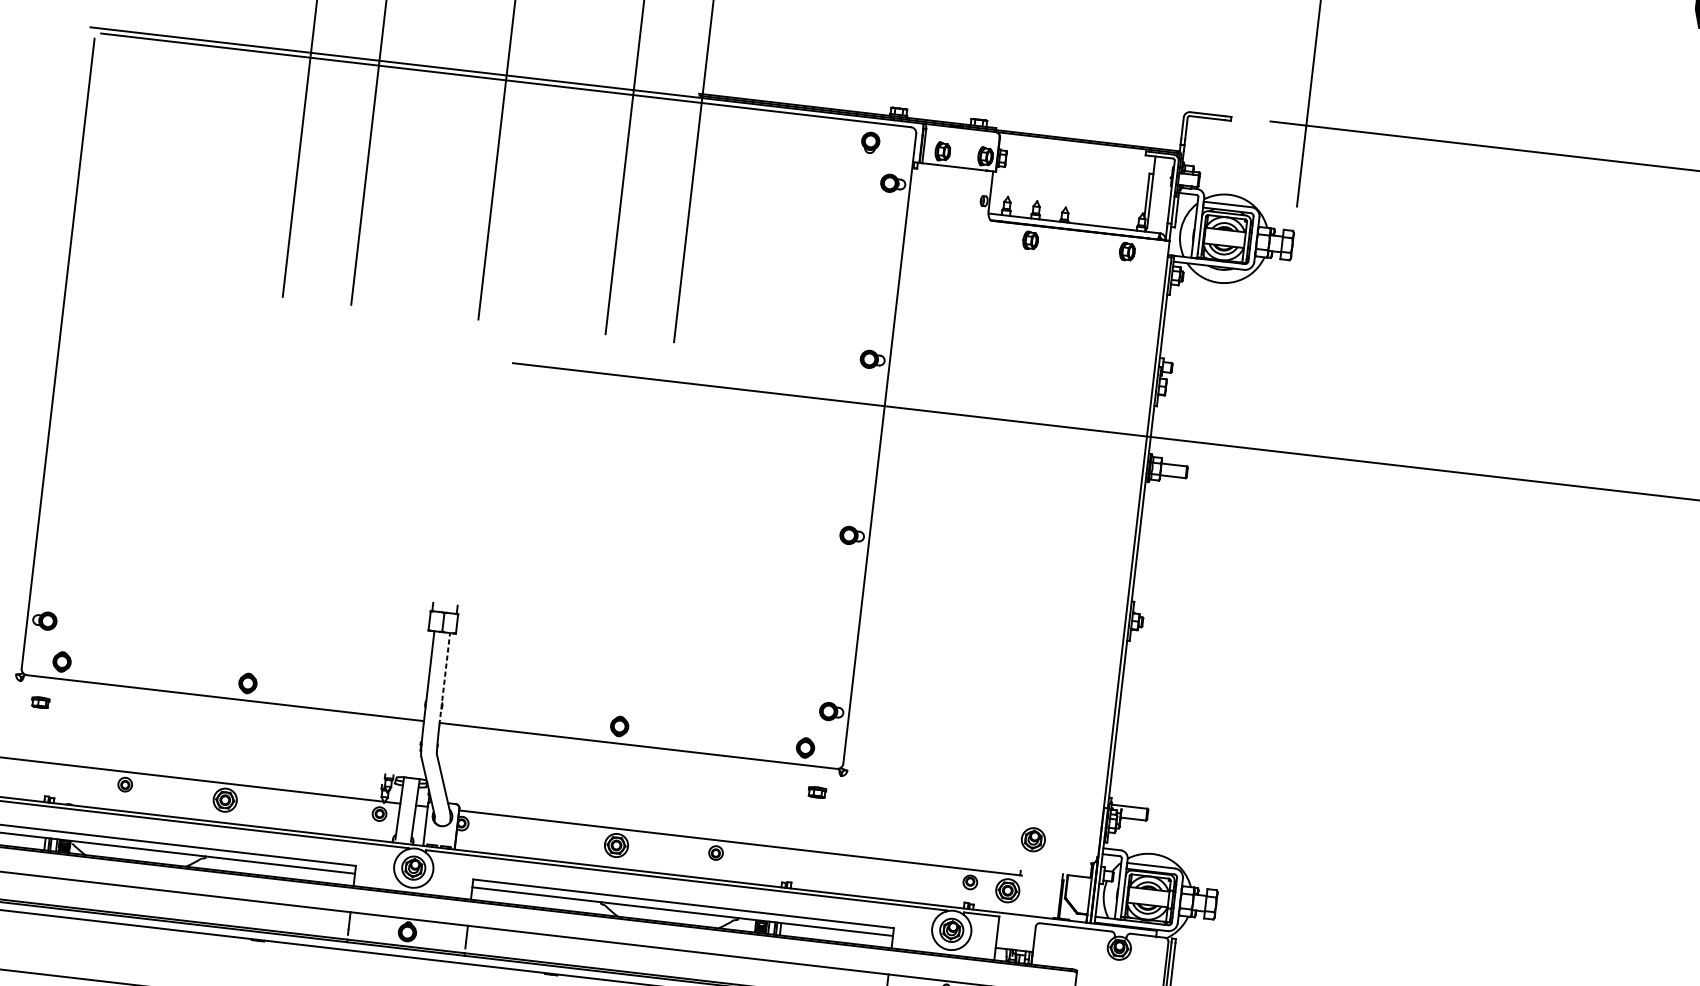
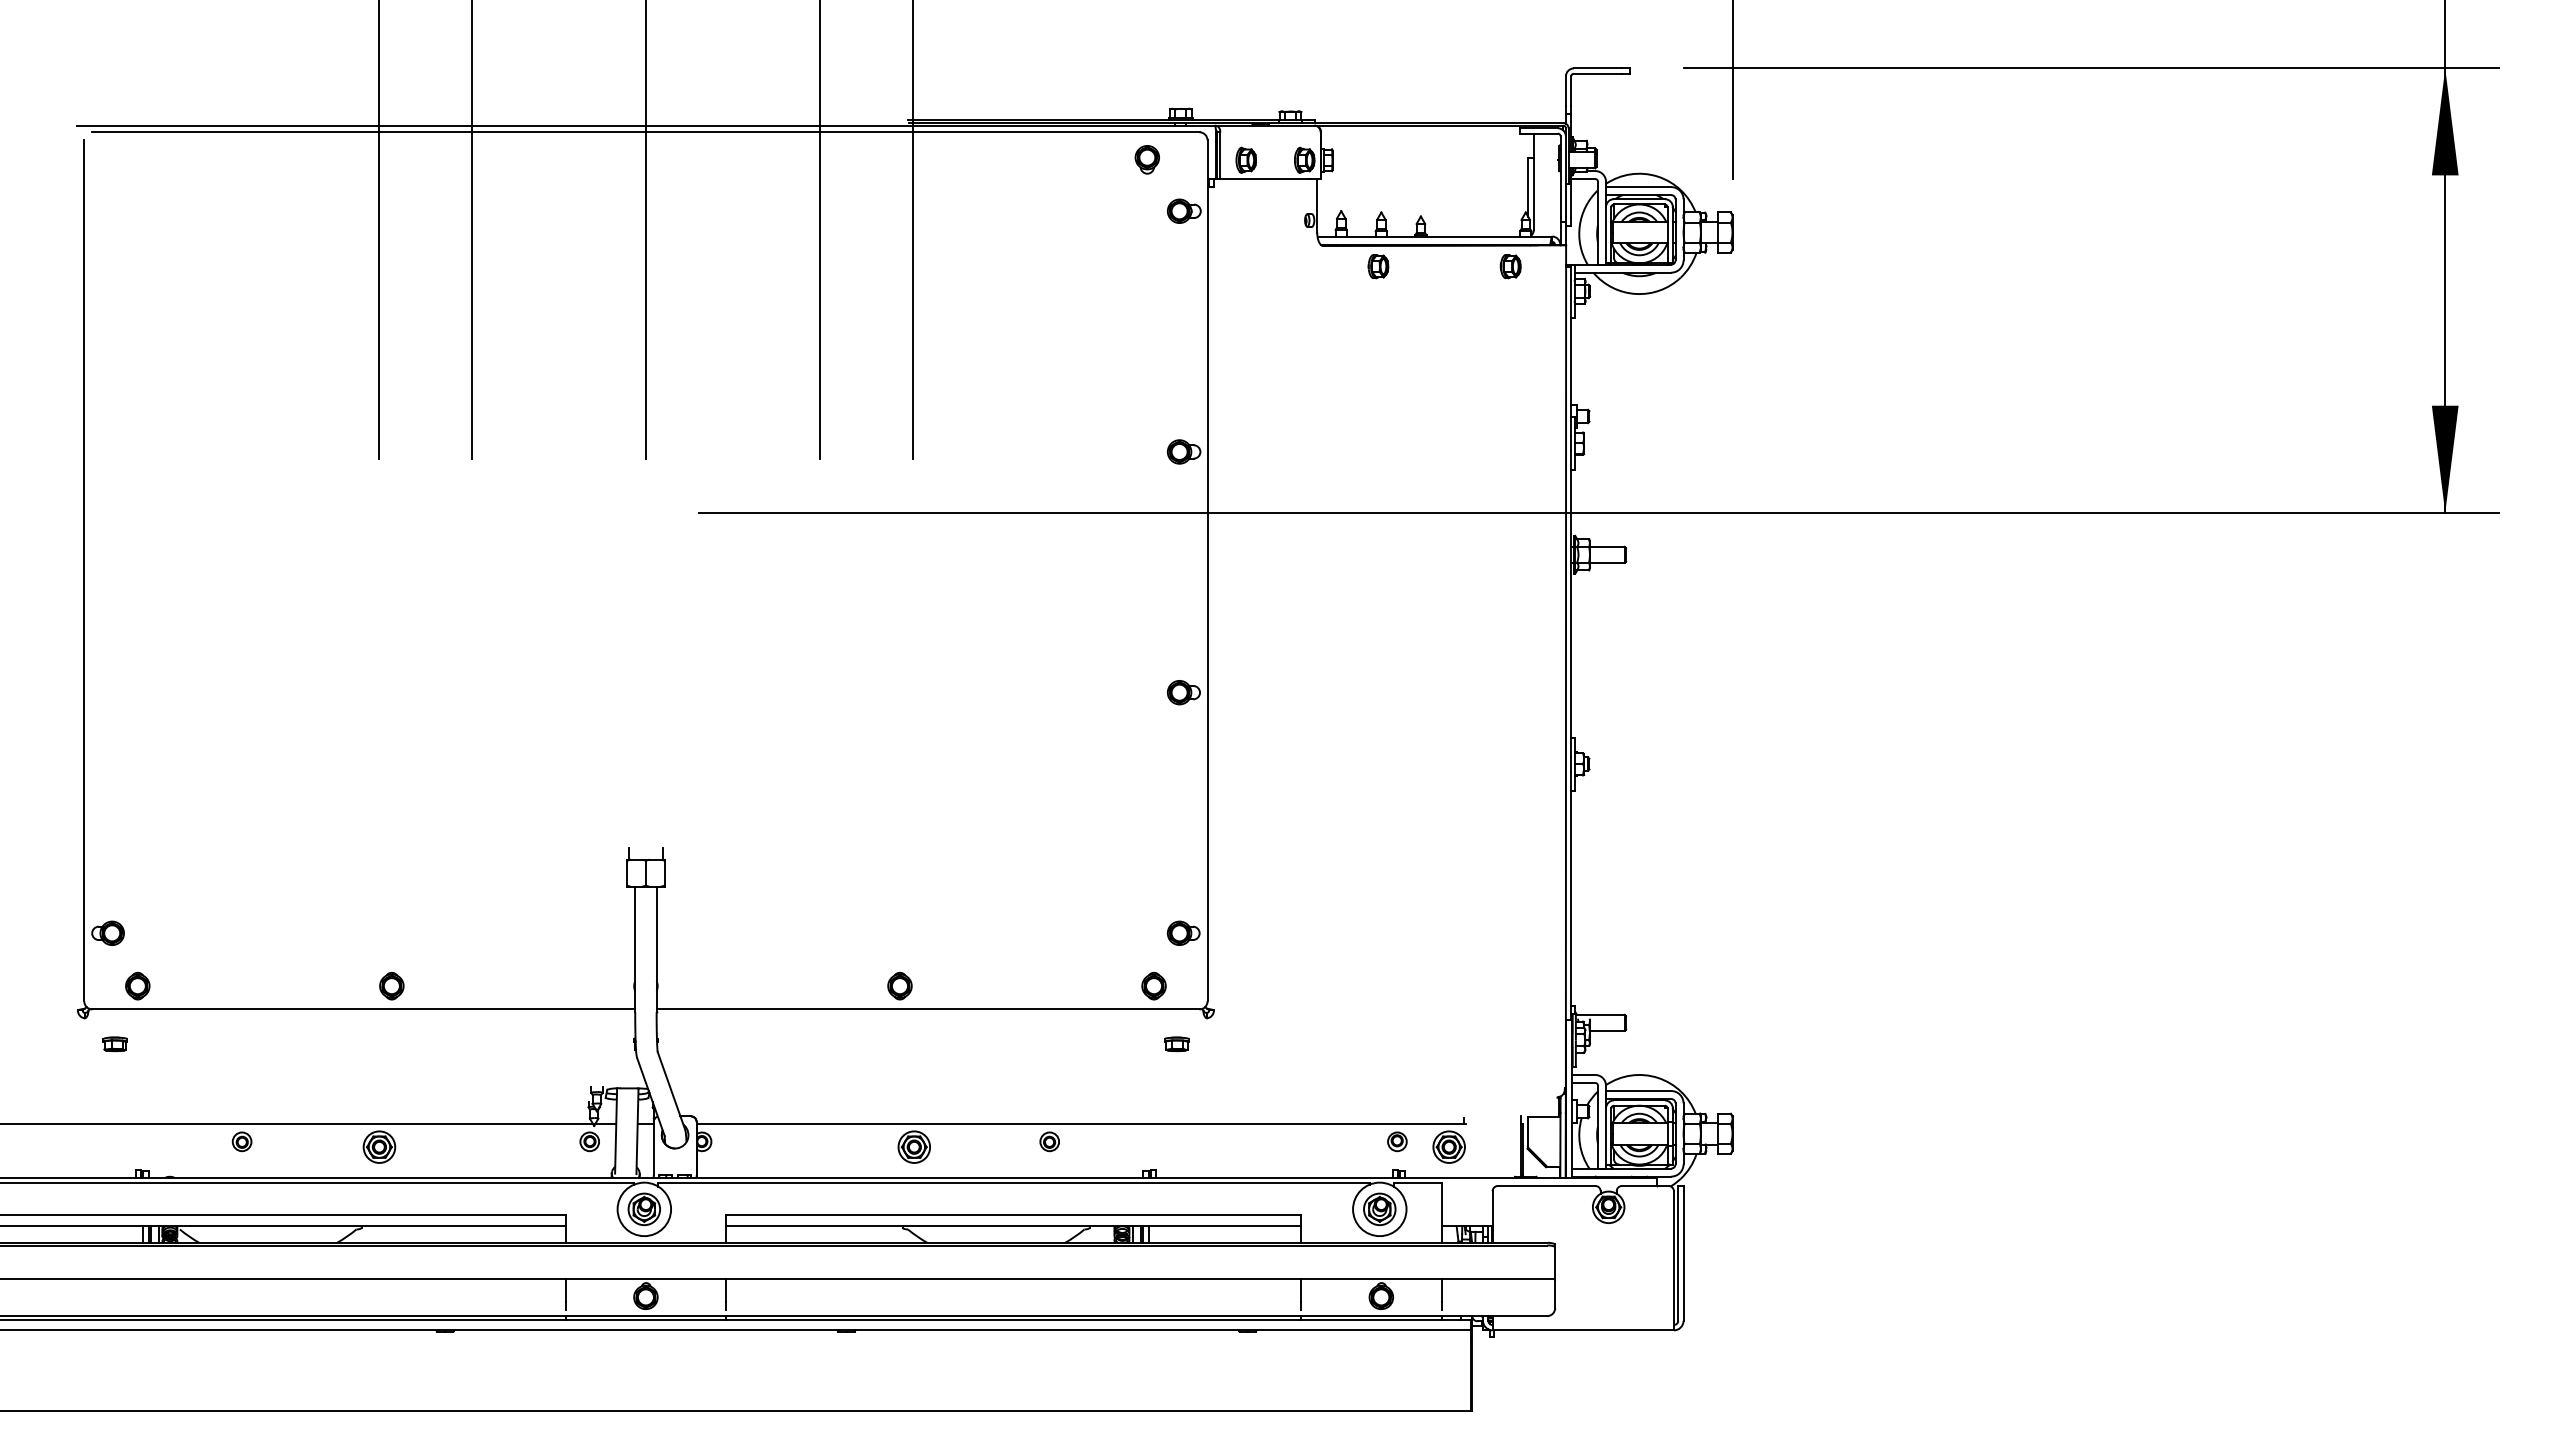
line: (444, 679) -> (656, 949), dashed -> solid
part: (1033, 839) -> (1475, 1074), removed

